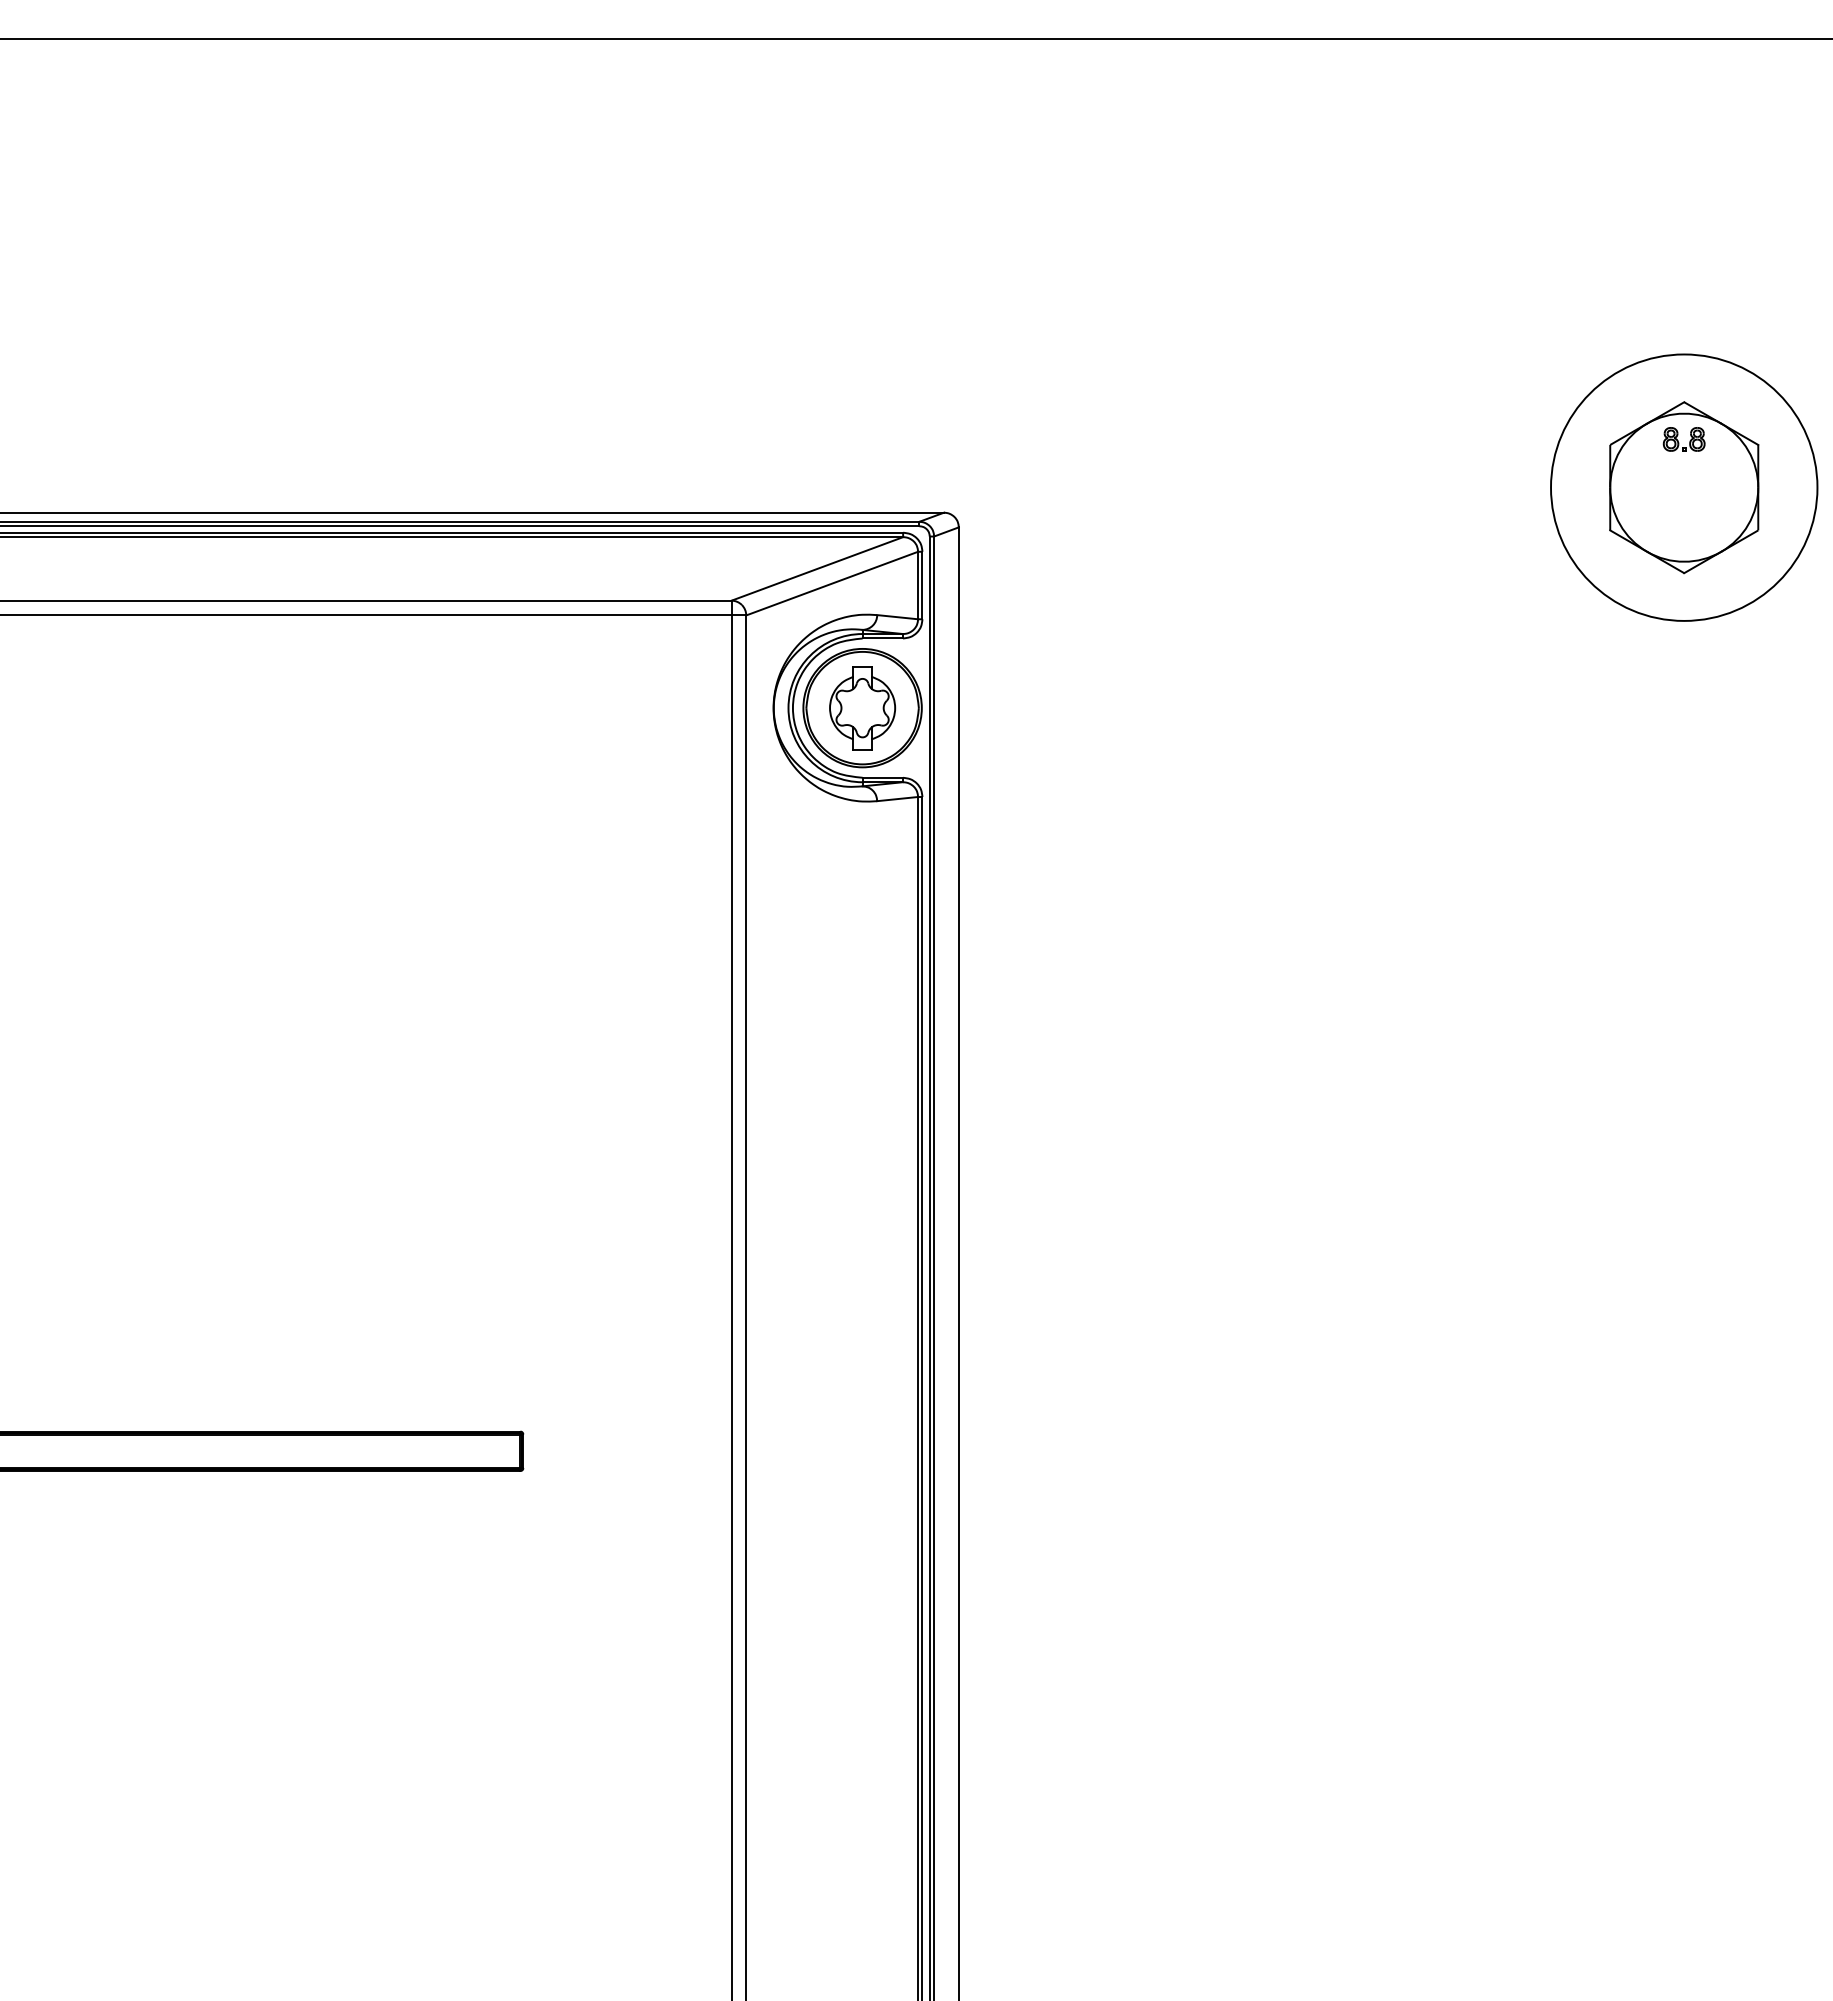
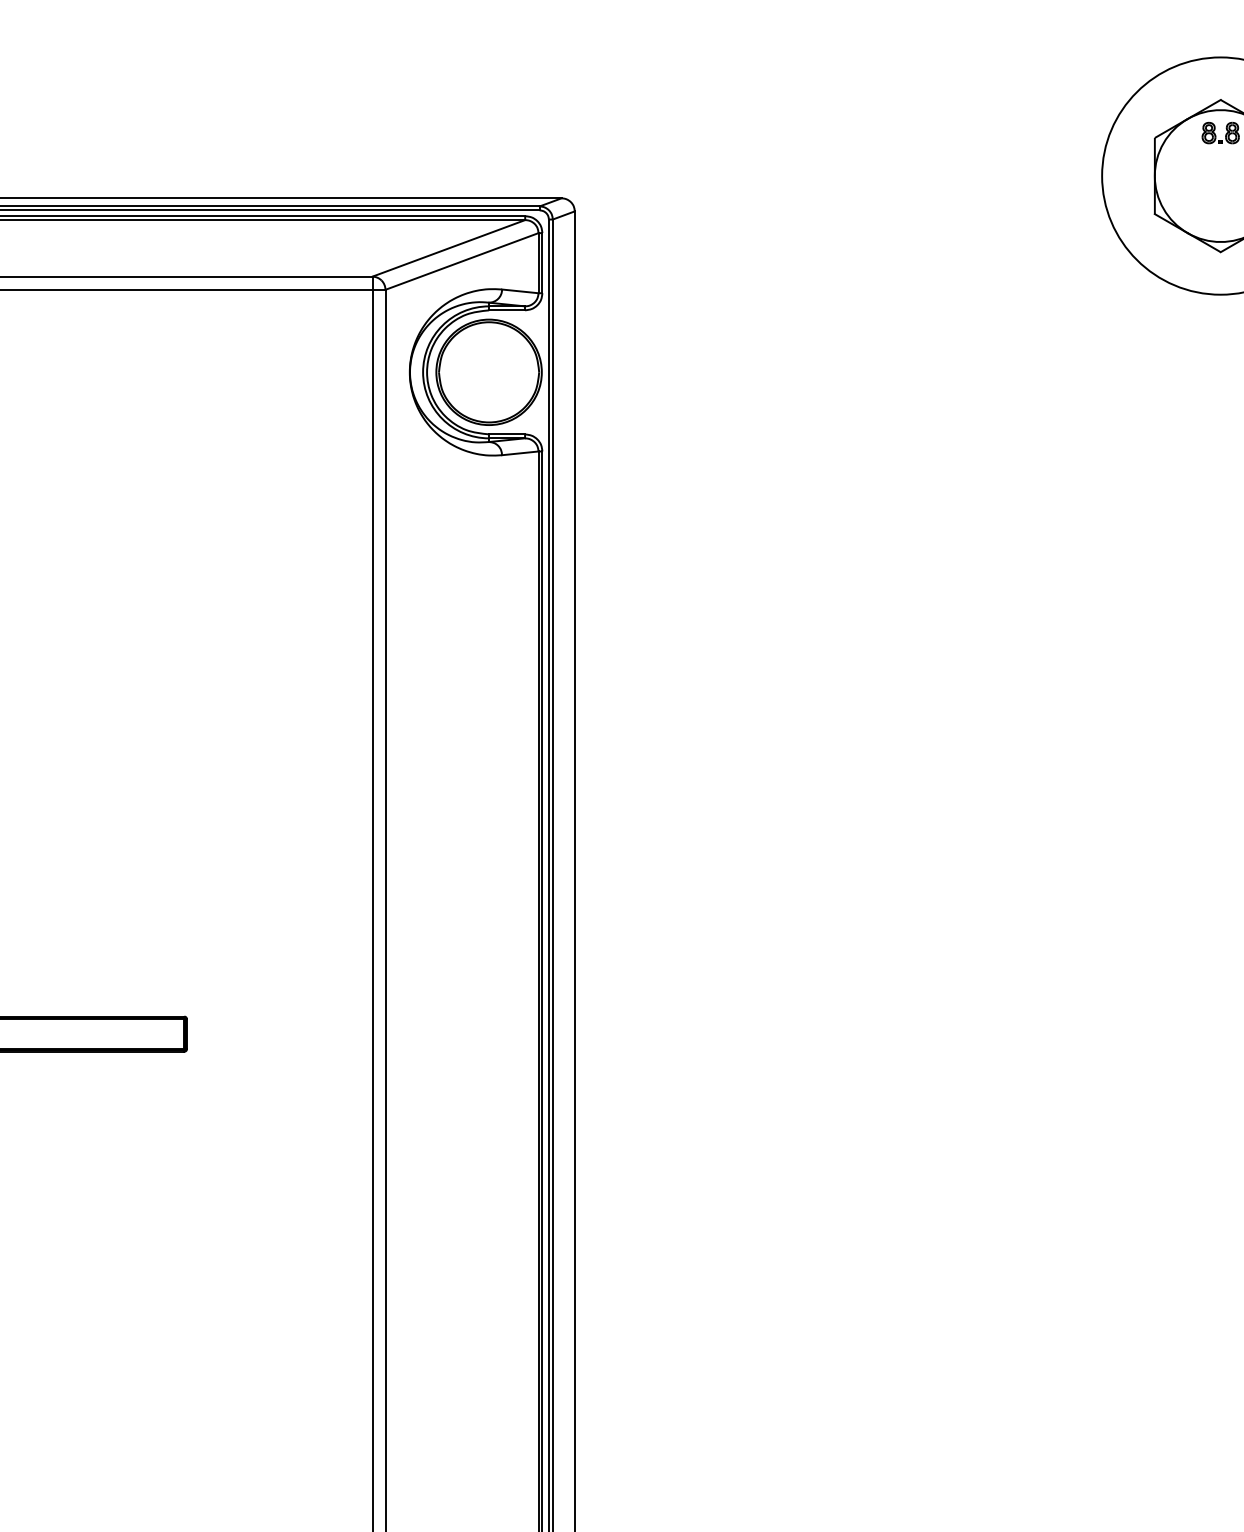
part: (862, 708) -> (489, 372), removed

